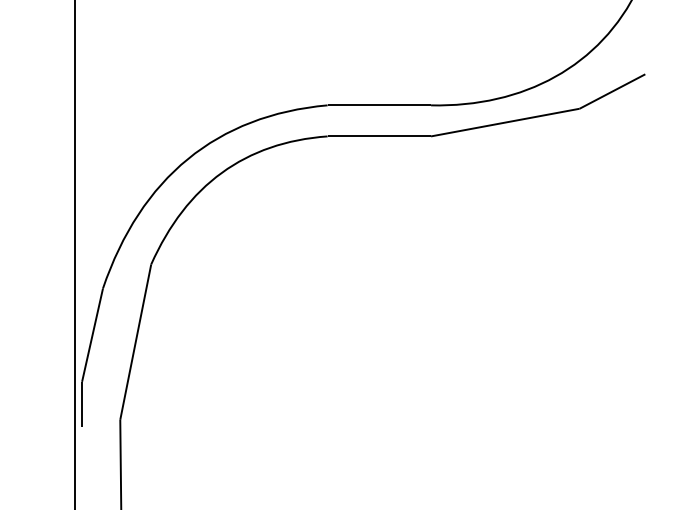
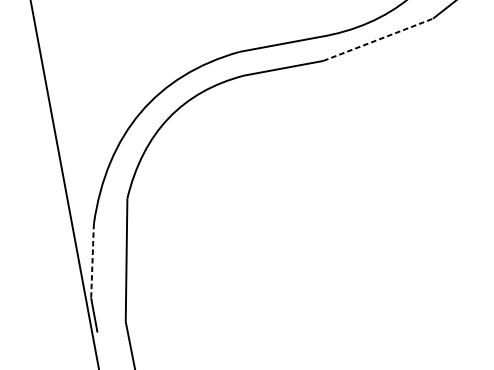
line: (505, 122) -> (378, 39), solid -> dashed
line: (92, 335) -> (92, 261), solid -> dashed

